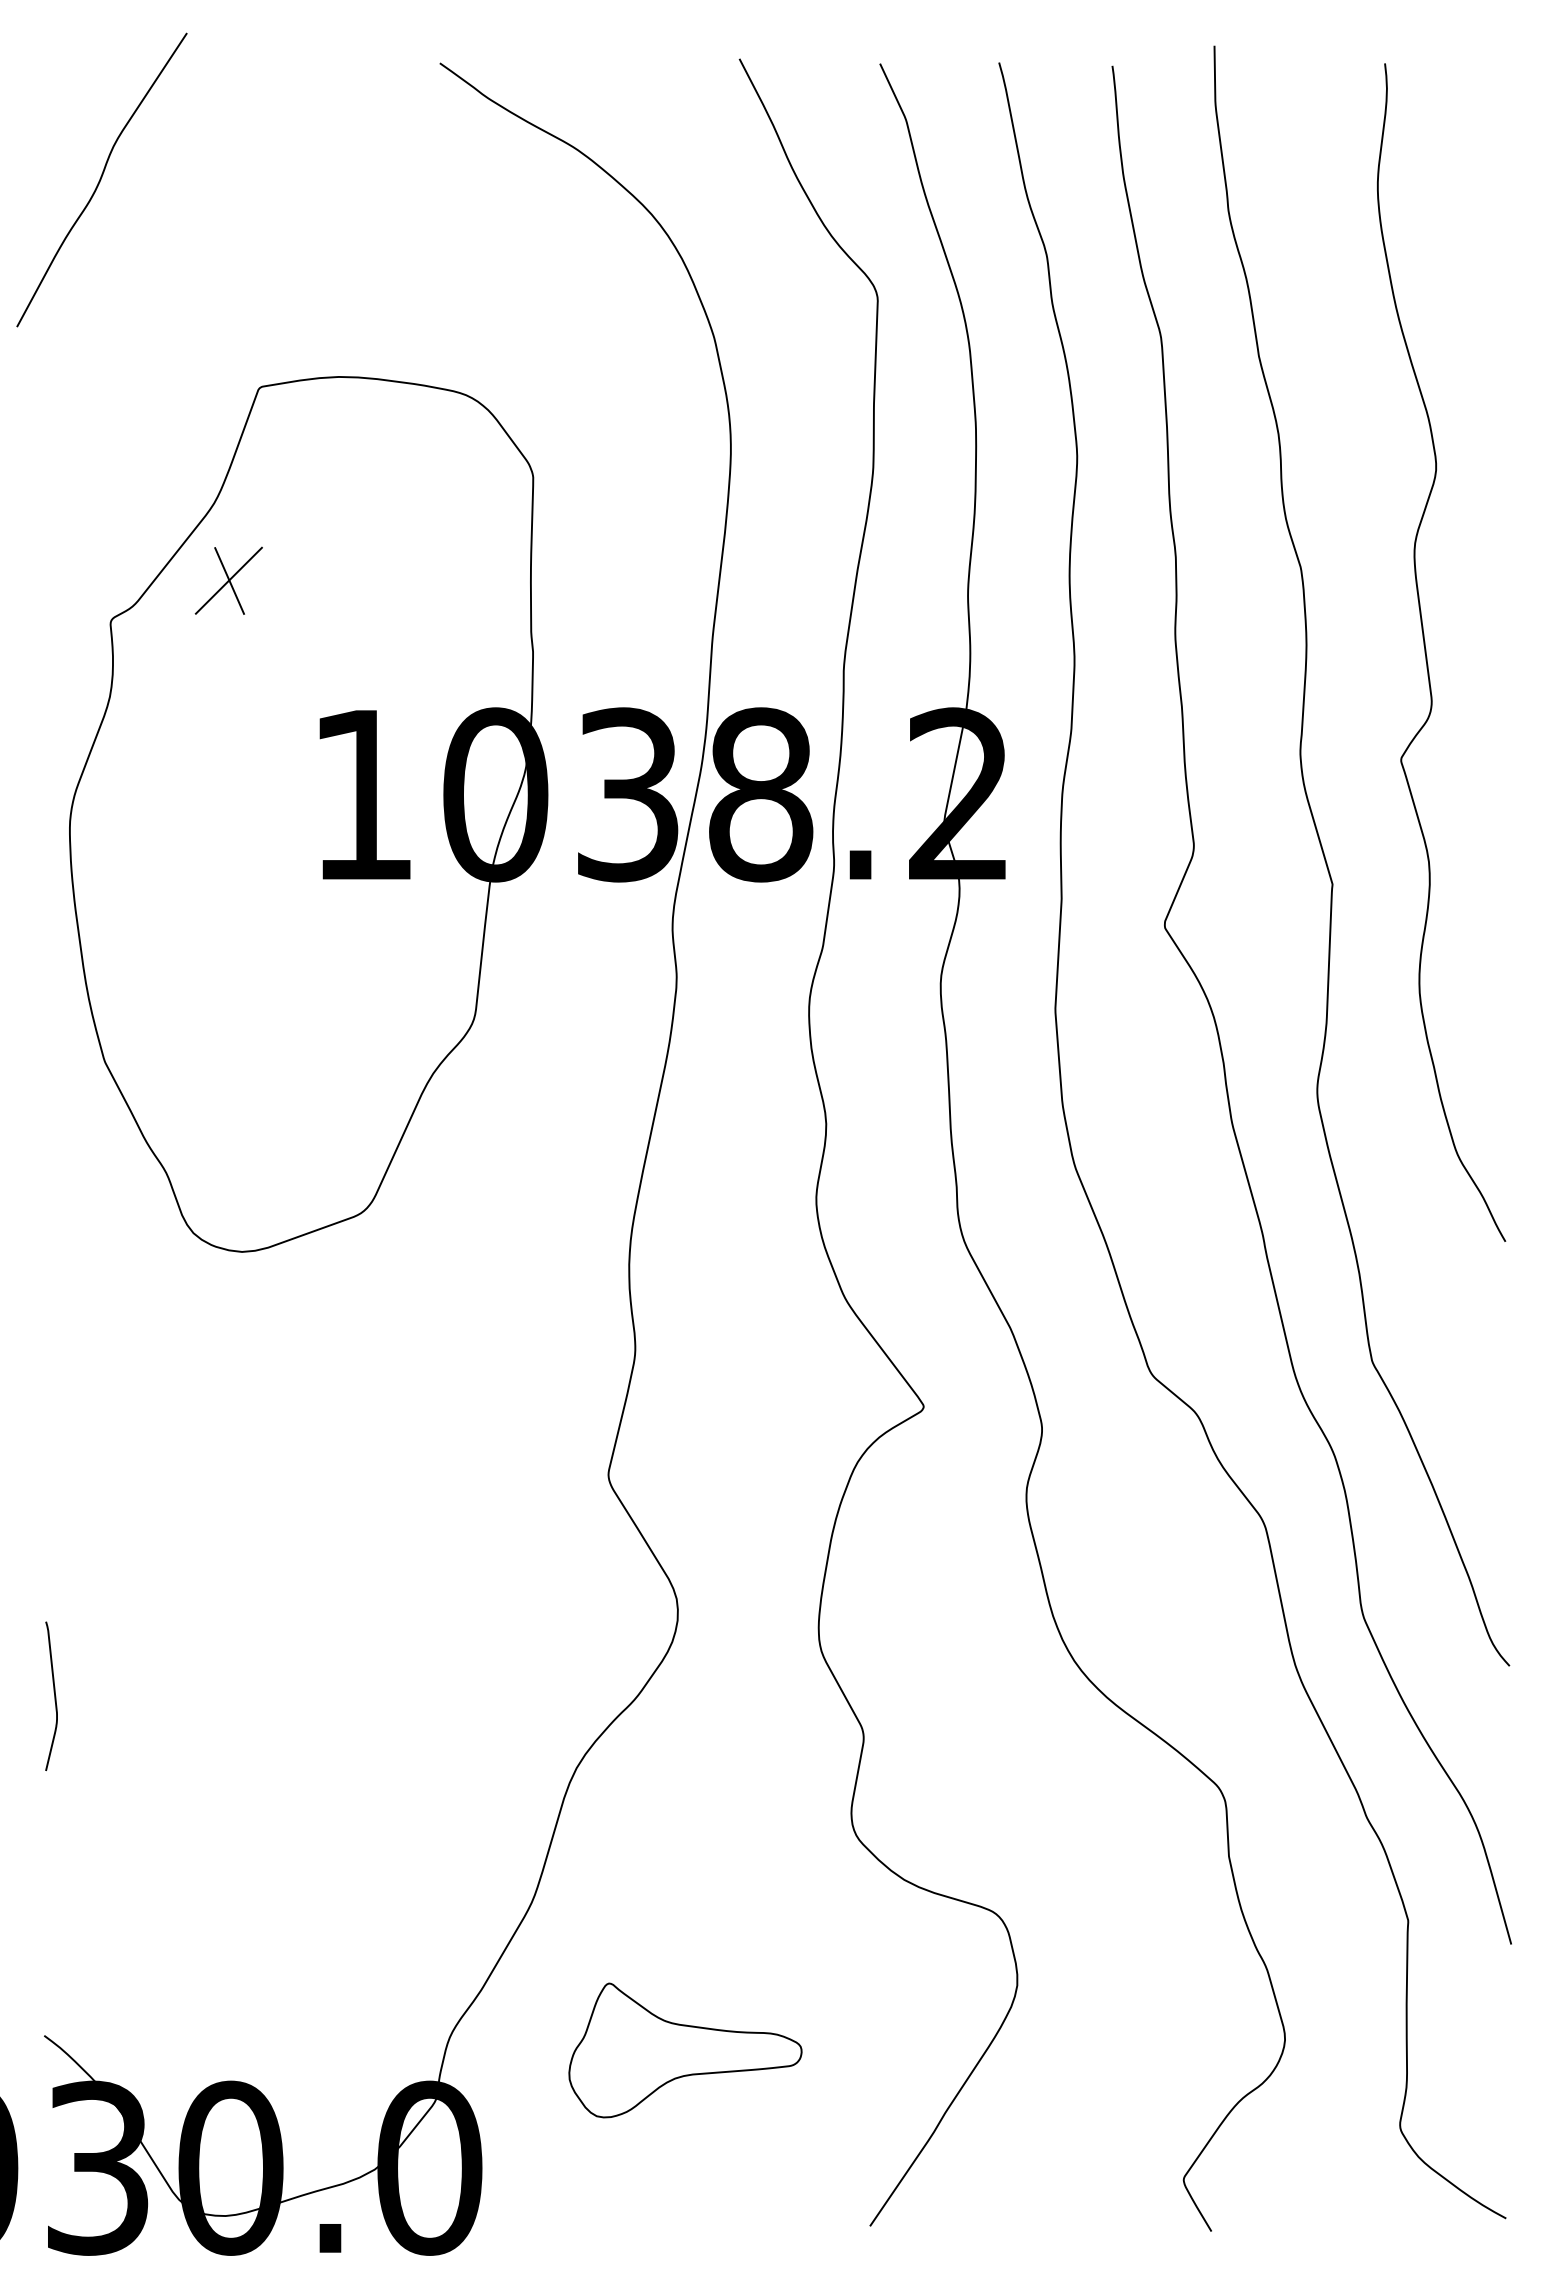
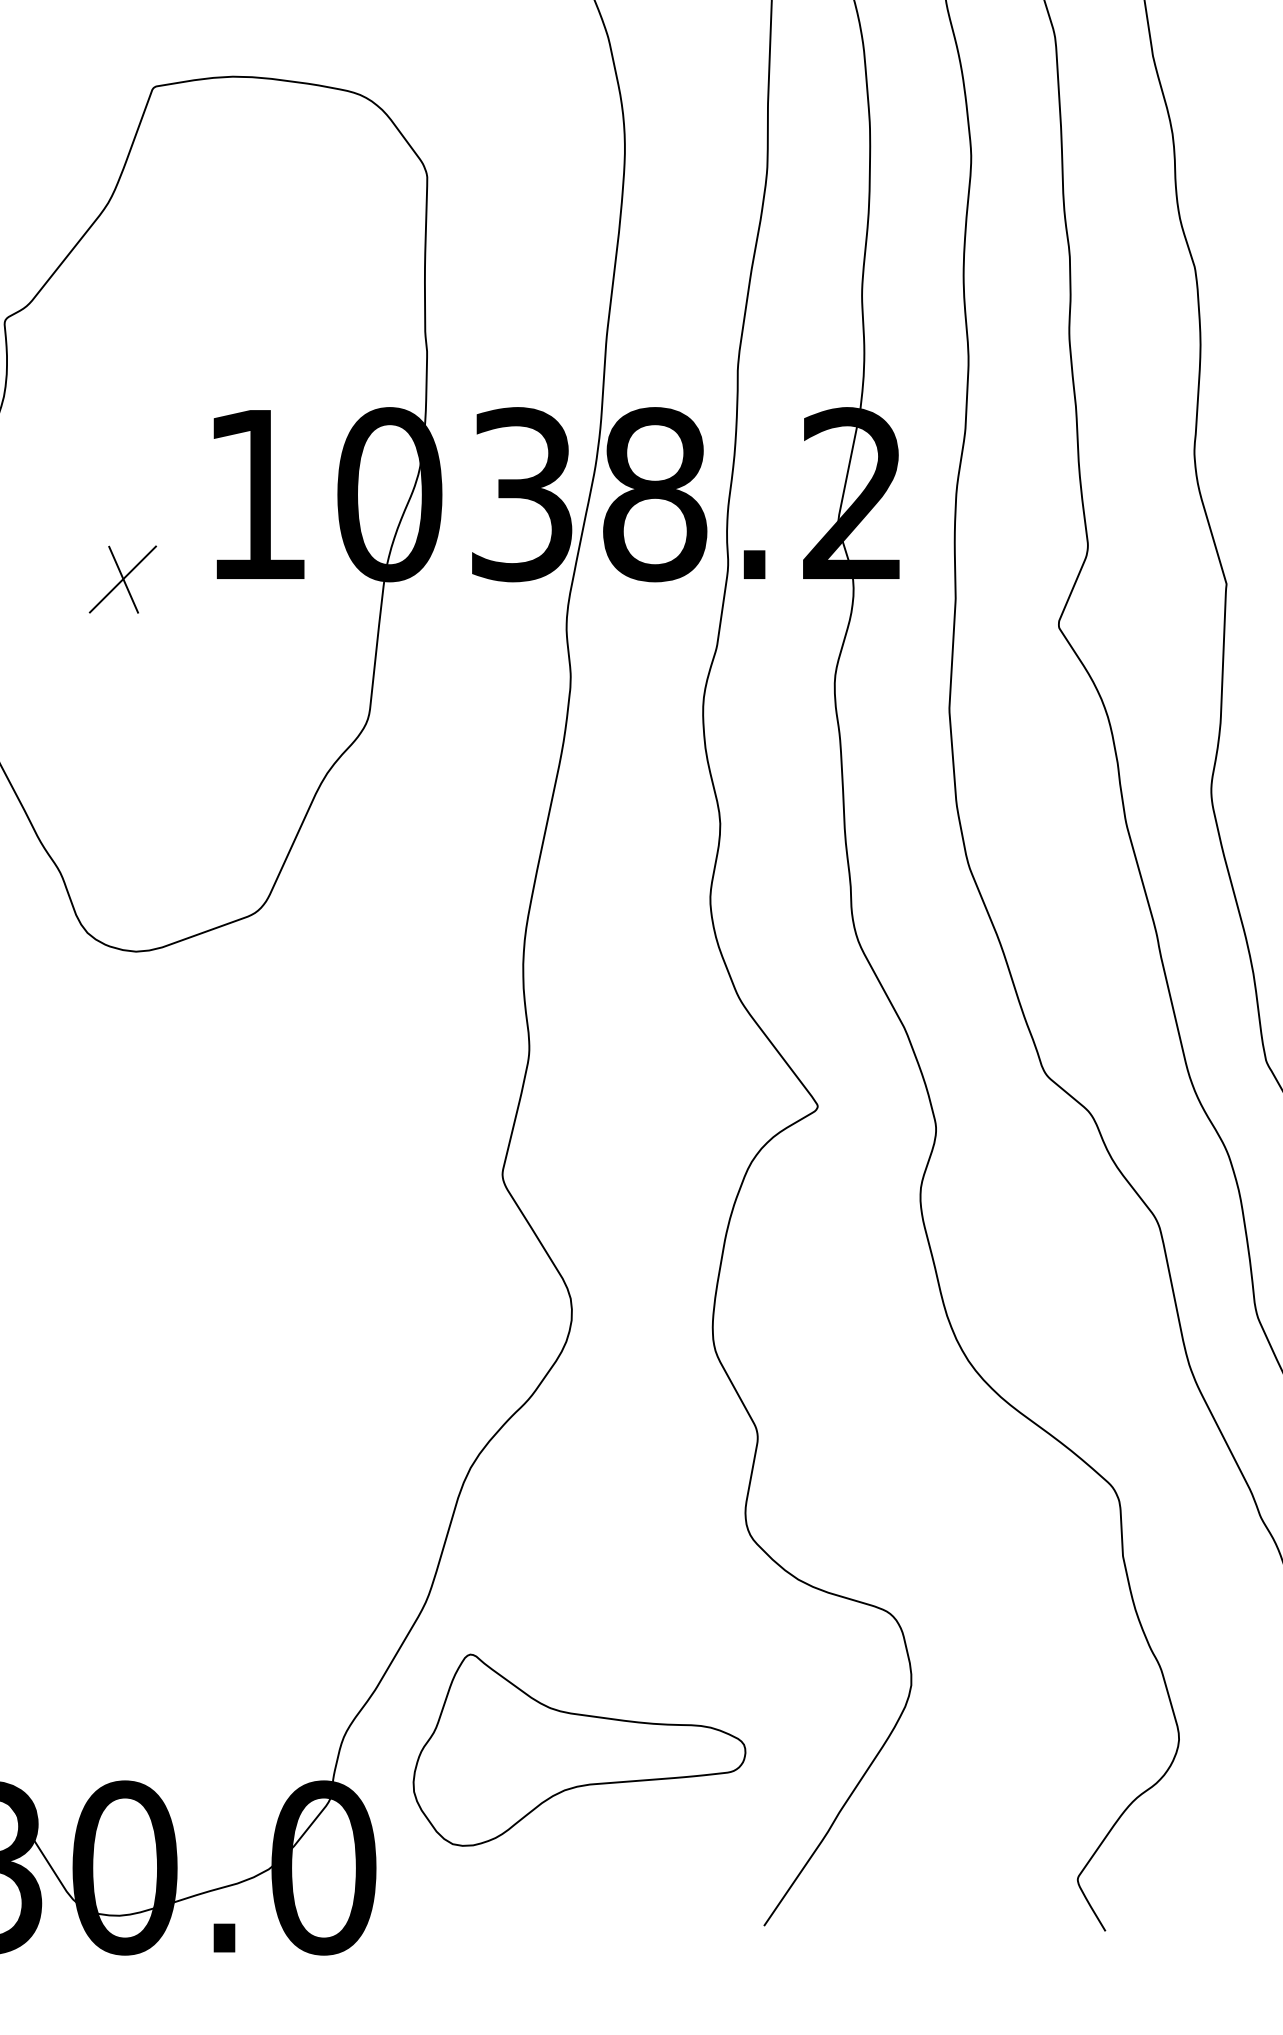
part: (228, 580) -> (122, 579), moved
part: (685, 2050) -> (579, 1750), size x1.43

